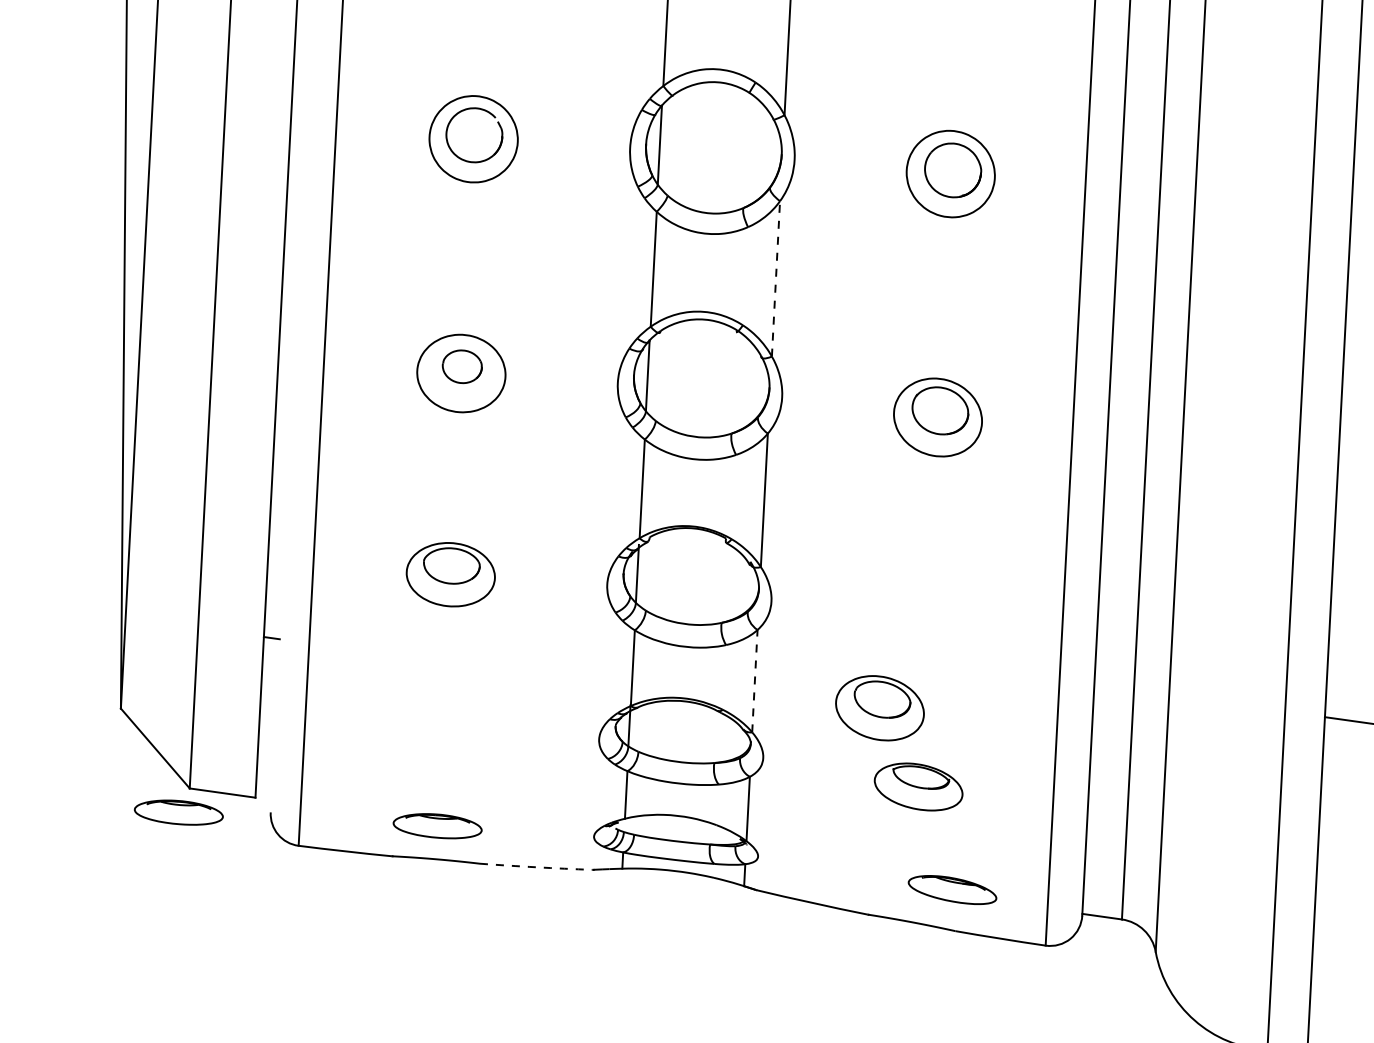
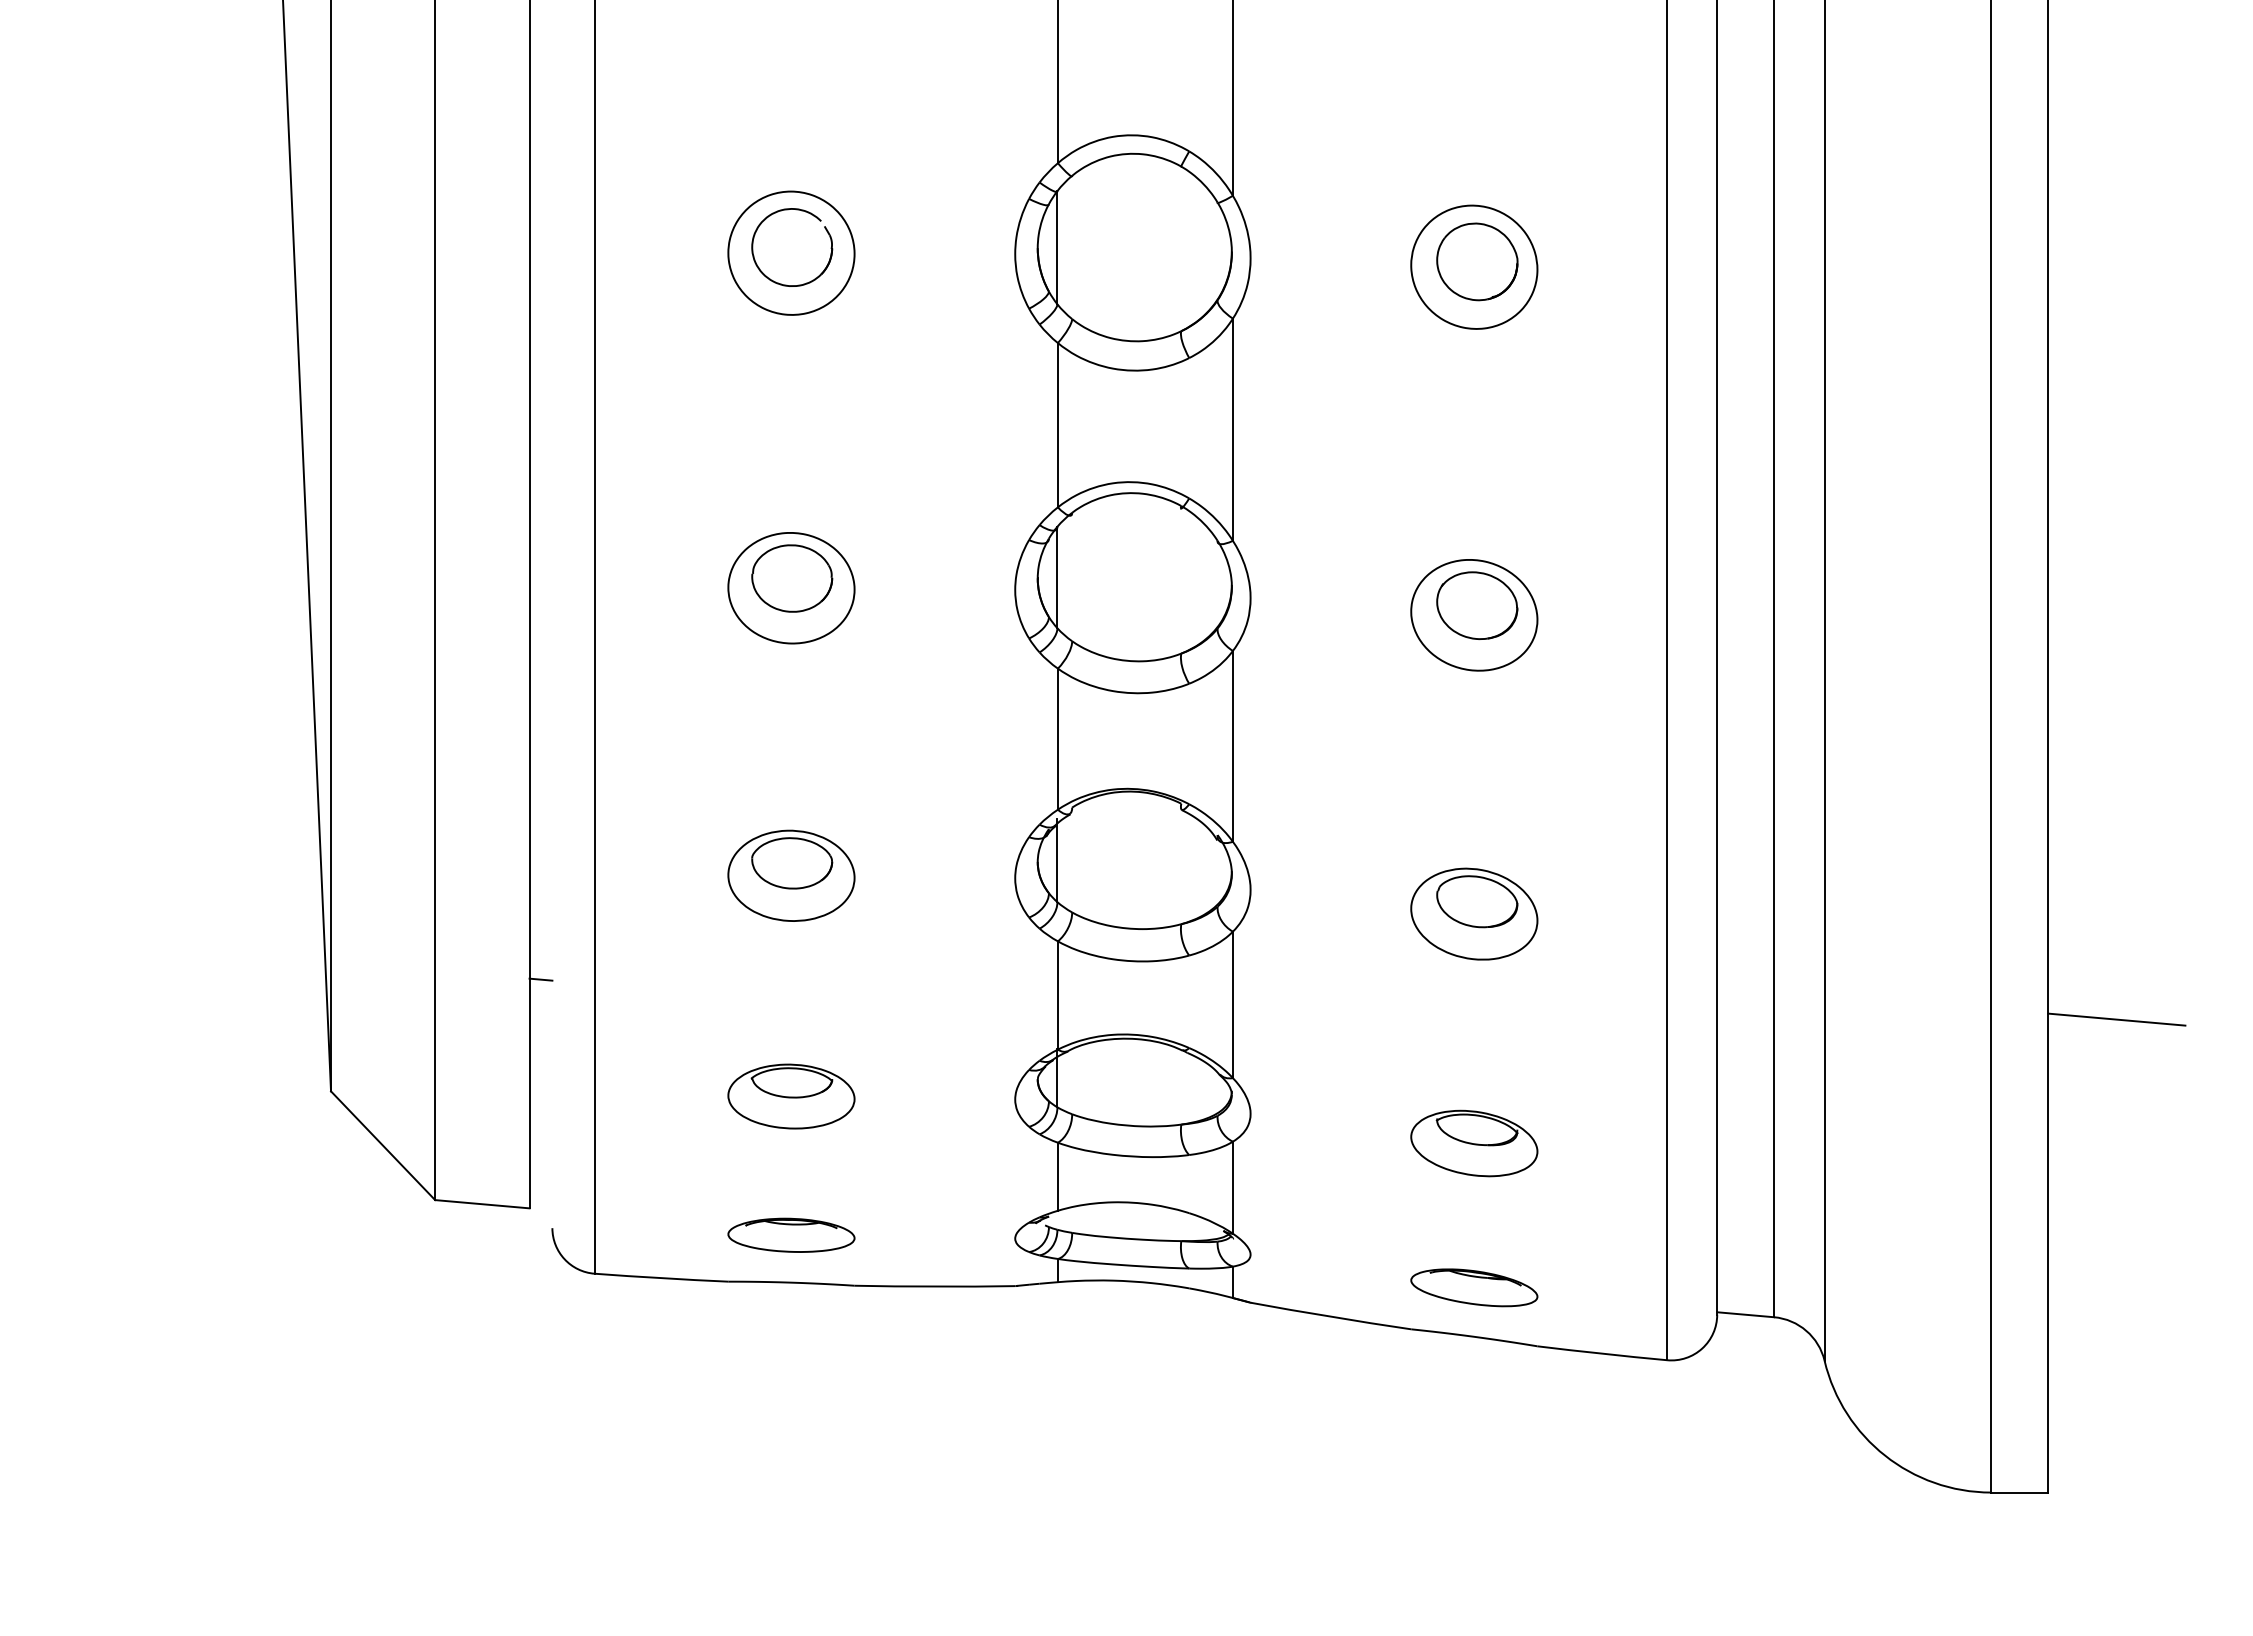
line: (775, 278) -> (1232, 429), dashed -> solid
part: (462, 366) -> (792, 578), size x1.43
line: (754, 680) -> (1232, 1004), dashed -> solid
part: (880, 707) -> (1474, 913), moved
part: (442, 729) -> (791, 1096), added
part: (178, 812) -> (421, 1234), removed
arc: (535, 867) -> (934, 1286), dashed -> solid
part: (952, 889) -> (1474, 1287), moved

